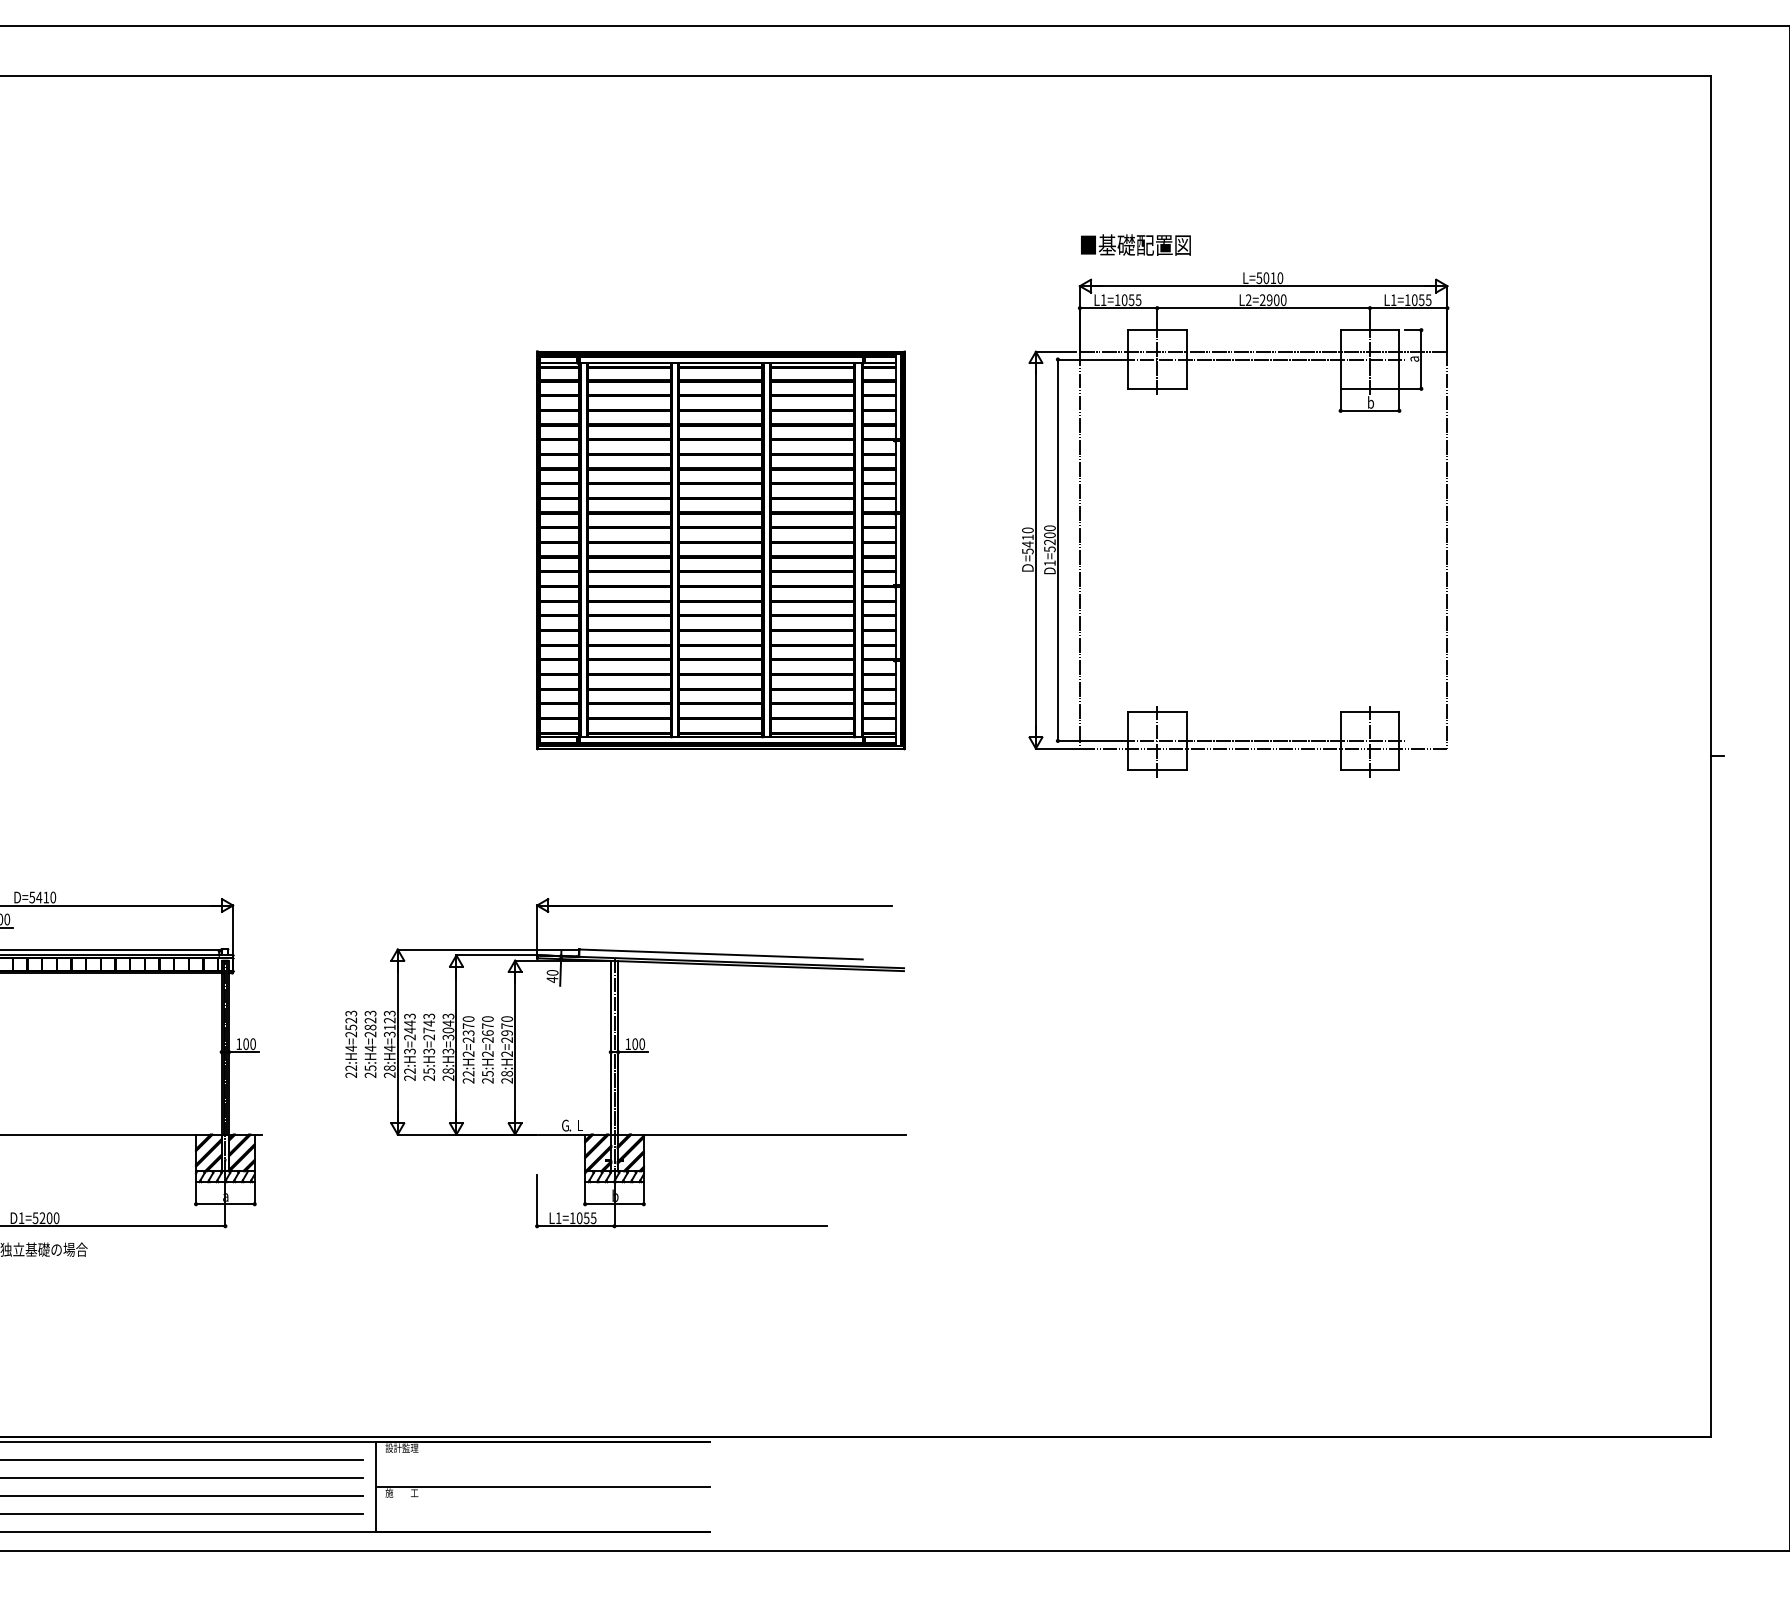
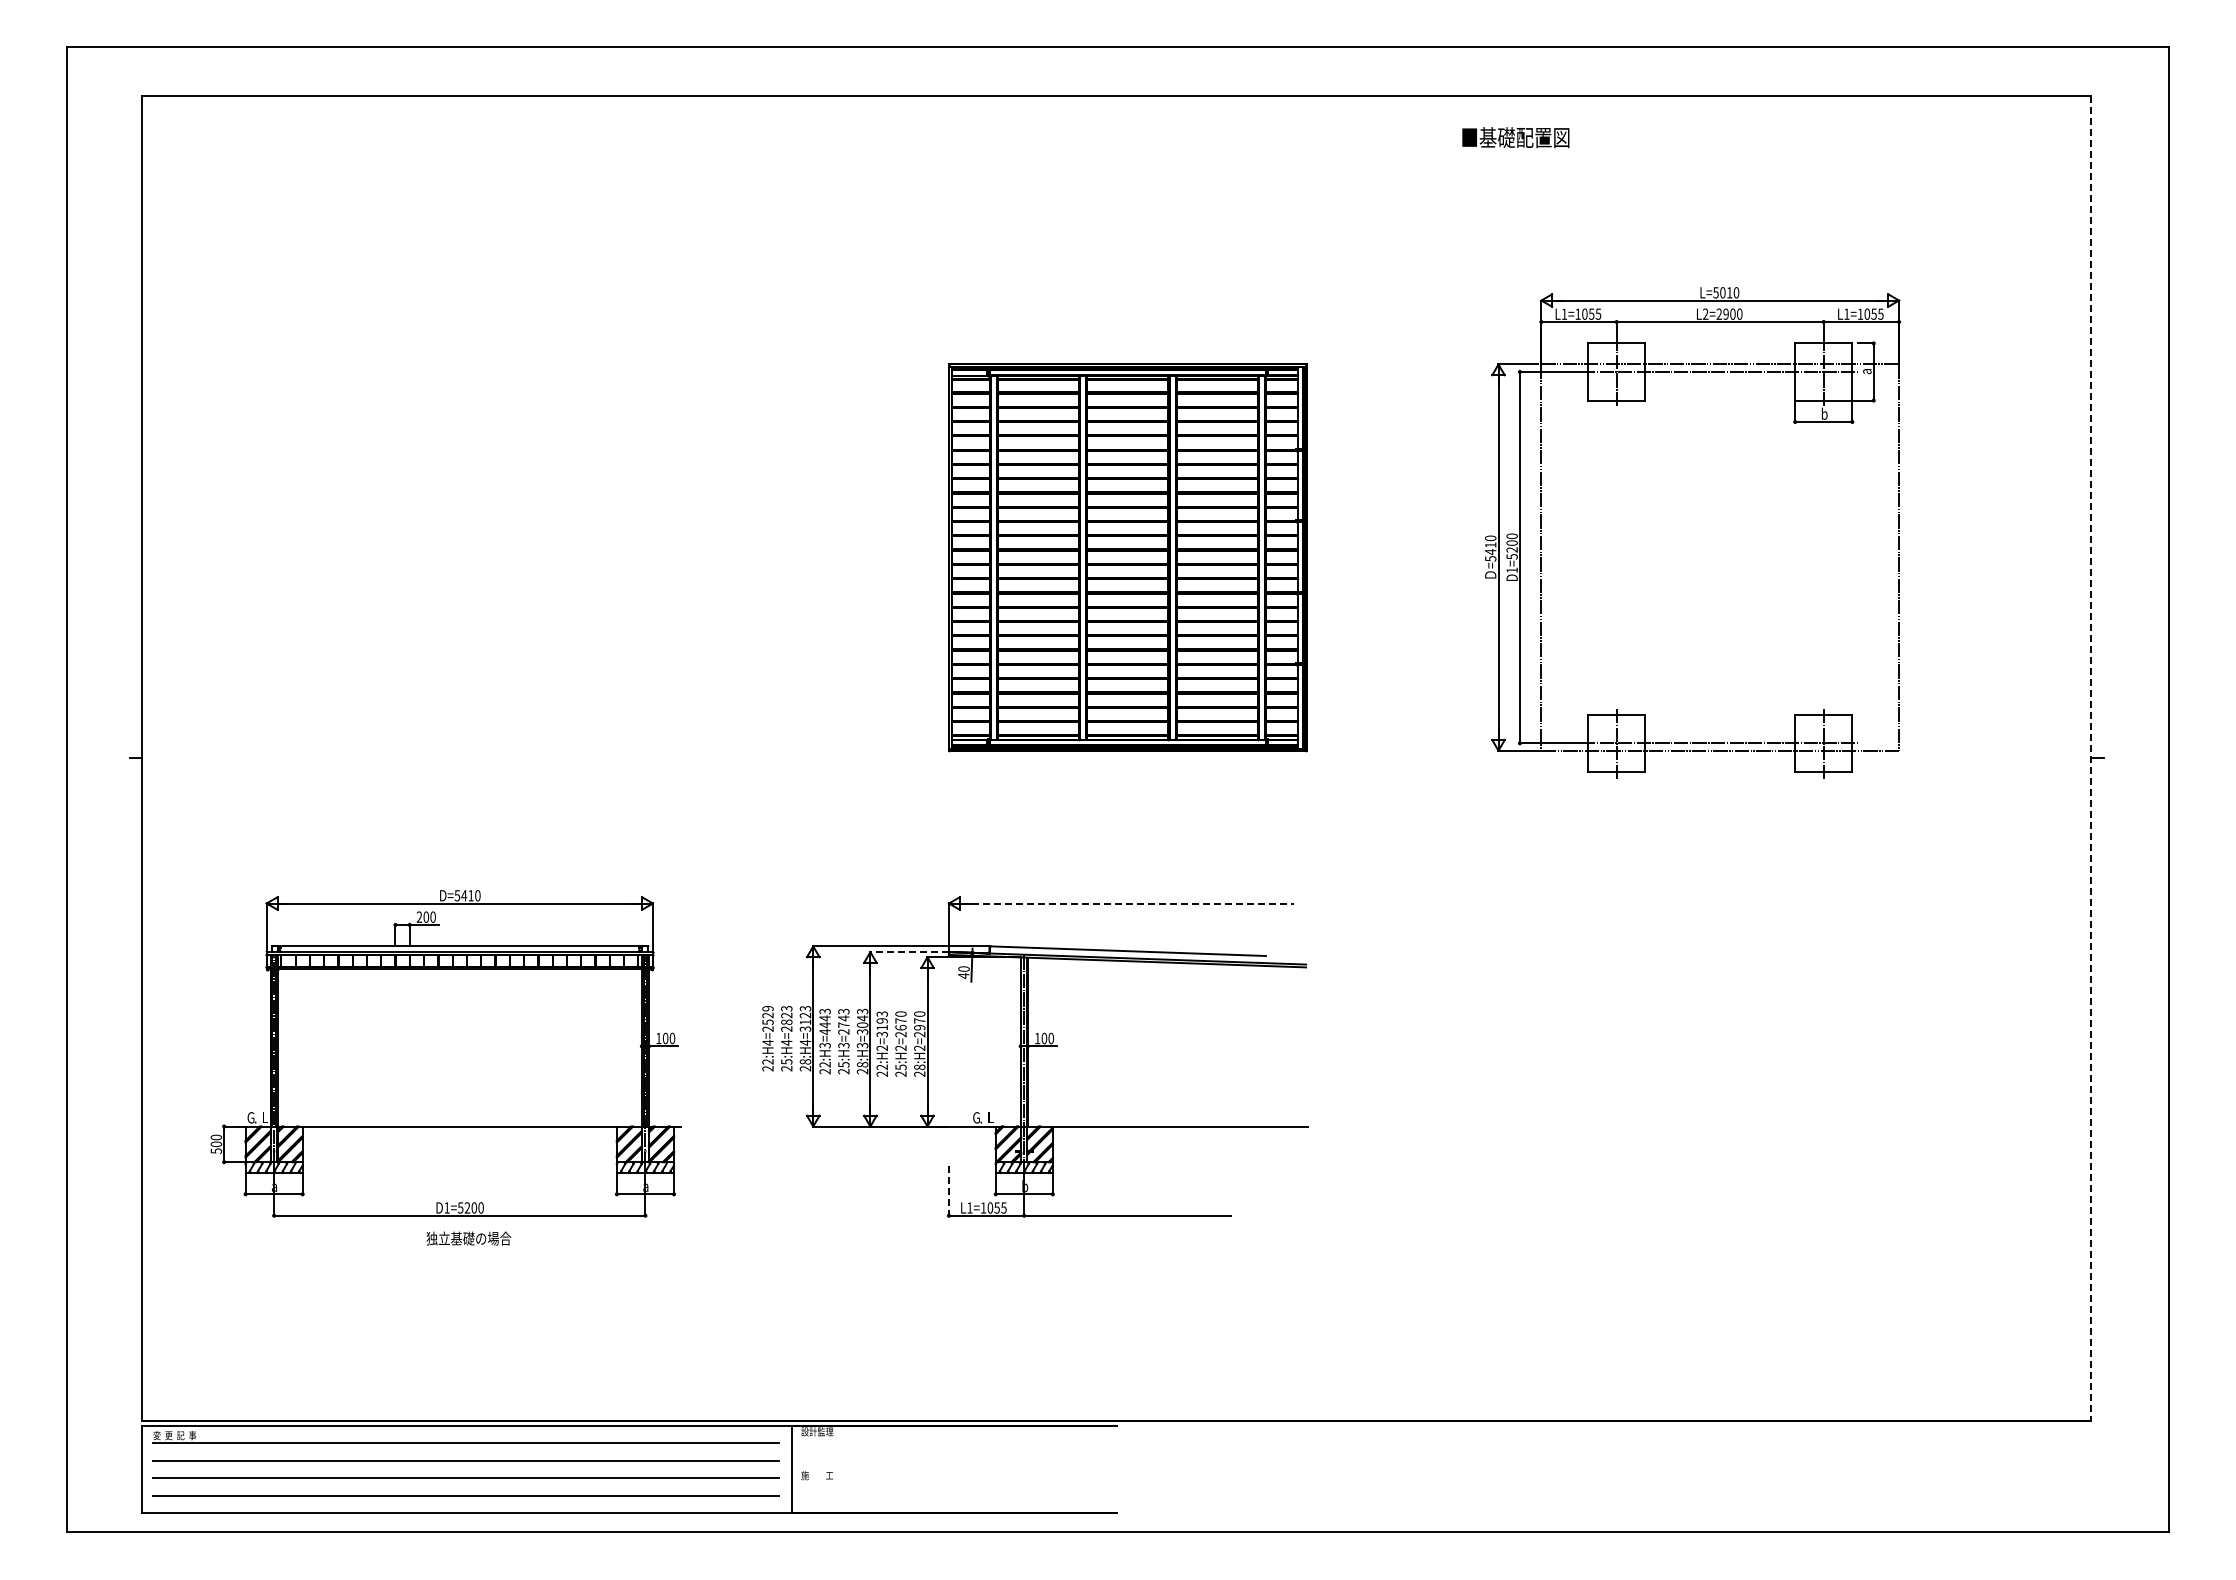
text: (1135, 244) -> (1515, 137), moved
part: (1186, 389) -> (1645, 401), moved
line: (1710, 756) -> (2091, 758), solid -> dashed
line: (721, 905) -> (1128, 903), solid -> dashed
line: (496, 955) -> (909, 952), solid -> dashed
text: (350, 1013) -> (767, 1008), 22:H4=2523 -> 22:H4=2529
text: (467, 1029) -> (881, 1024), 22:H2=2370 -> 22:H2=3193
text: (409, 1037) -> (824, 1032), 22:H3=2443 -> 22:H3=4443
line: (536, 1200) -> (948, 1190), solid -> dashed
line: (542, 1486) -> (954, 1469), removed

